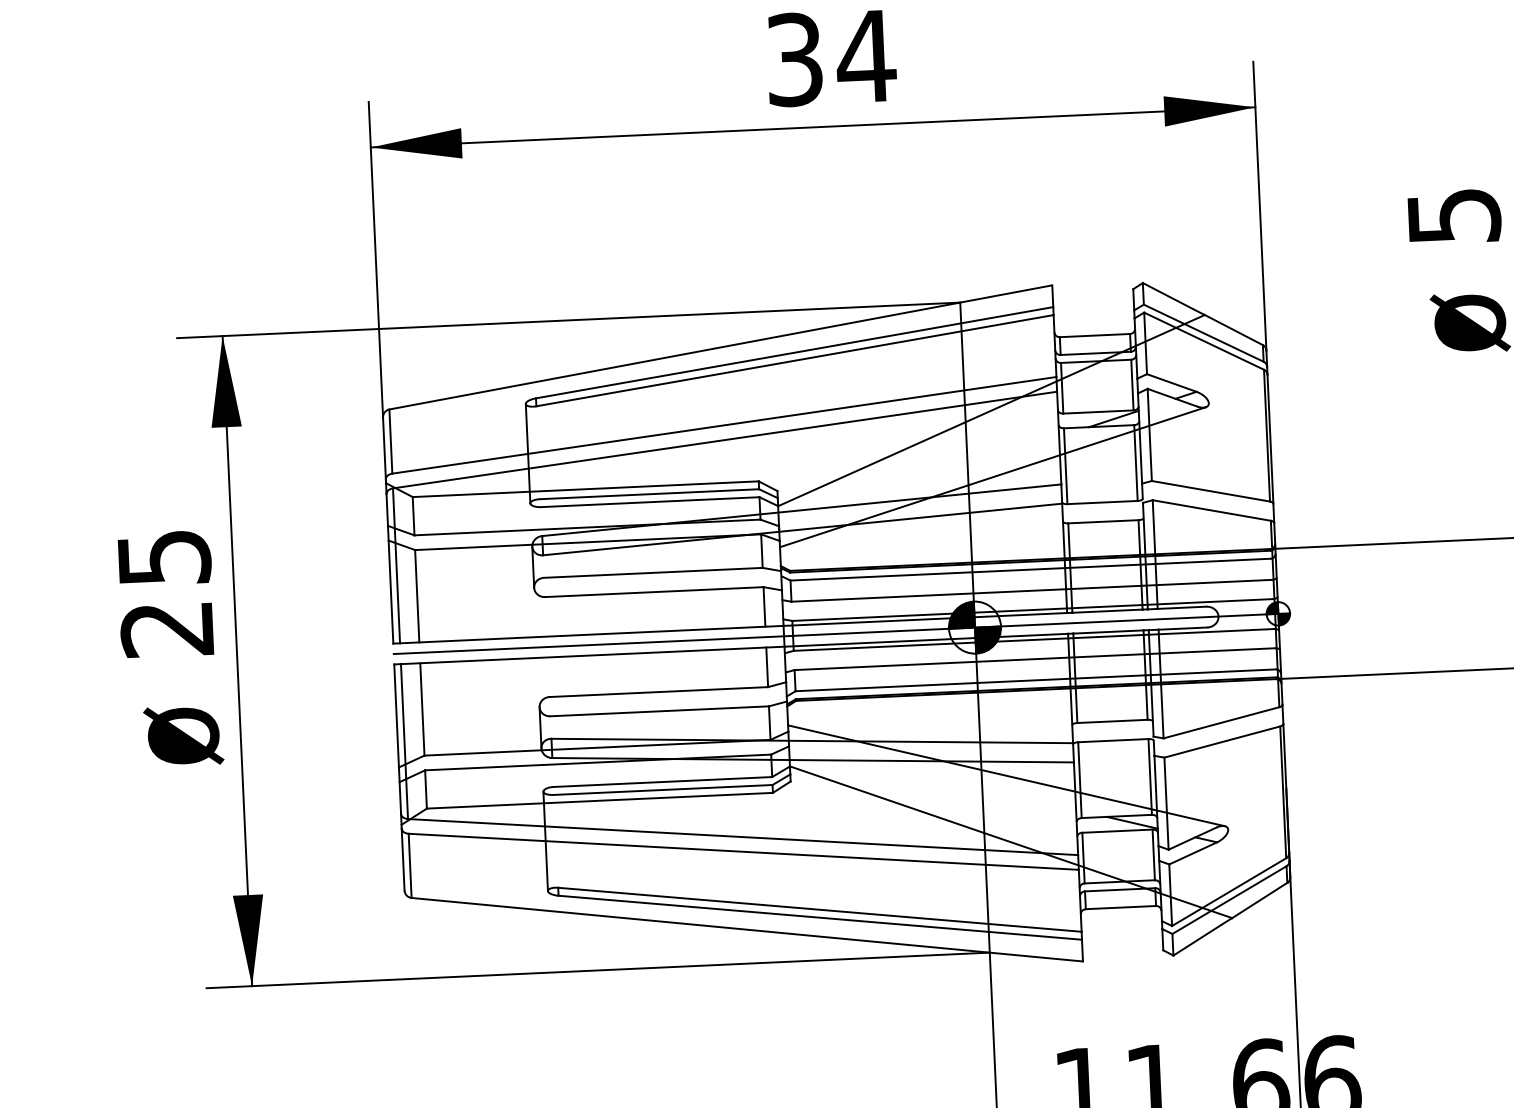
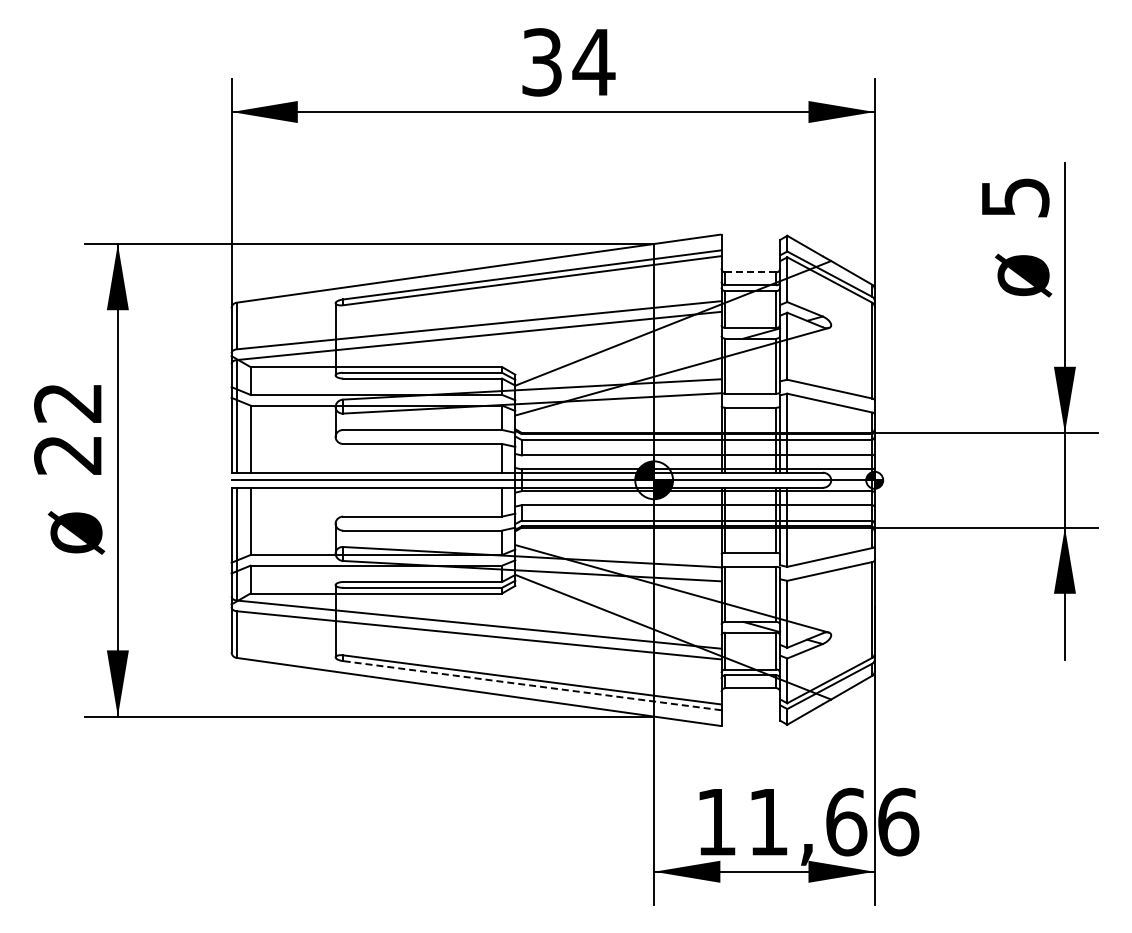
line: (1094, 335) -> (750, 272), solid -> dashed
text: (164, 558) -> (68, 403), 25 -> 22
line: (820, 917) -> (532, 685), solid -> dashed

